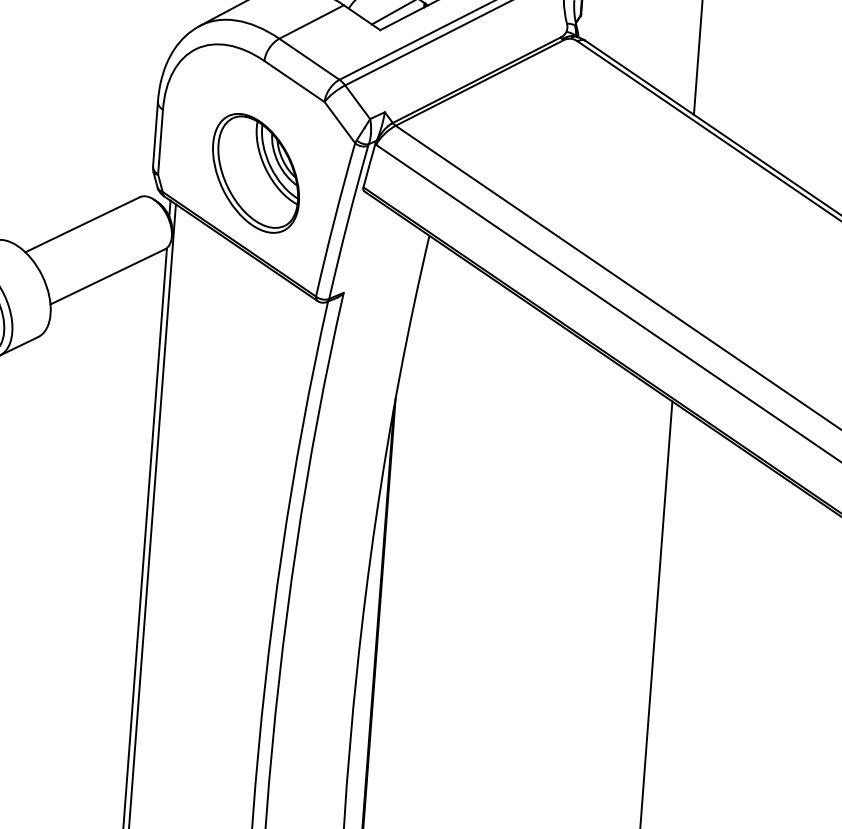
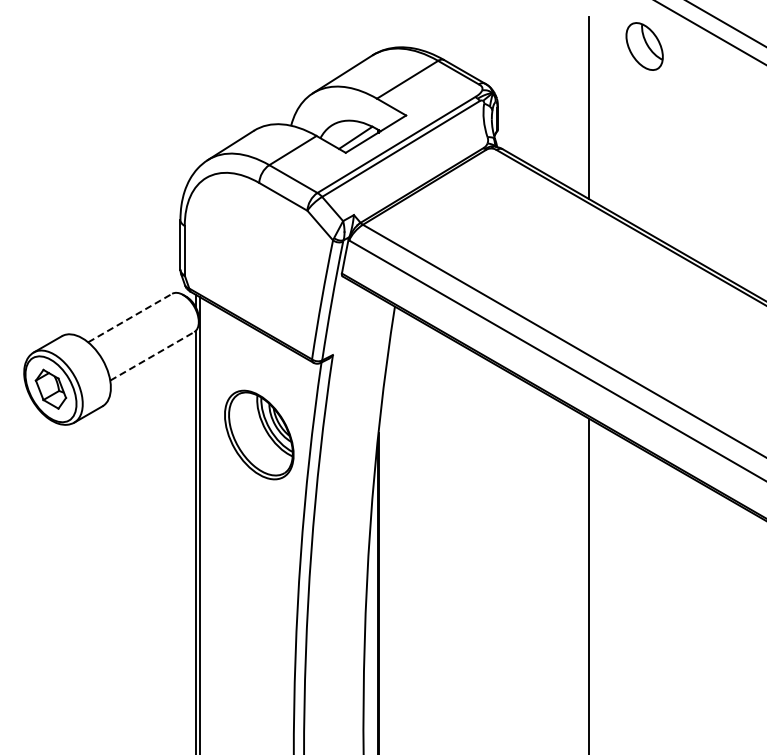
part: (256, 172) -> (259, 434), moved
line: (83, 224) -> (130, 317), solid -> dashed
line: (108, 277) -> (152, 356), solid -> dashed

